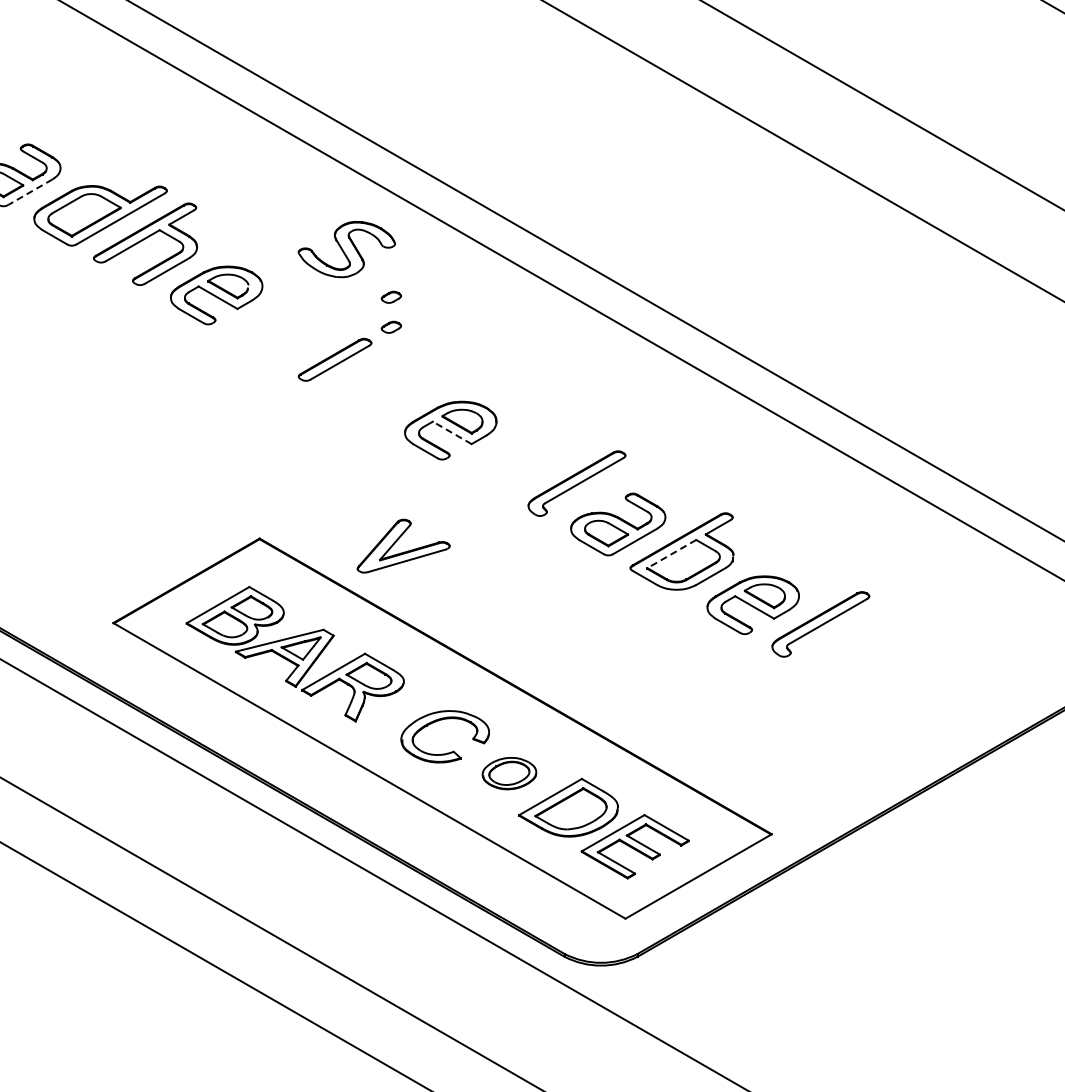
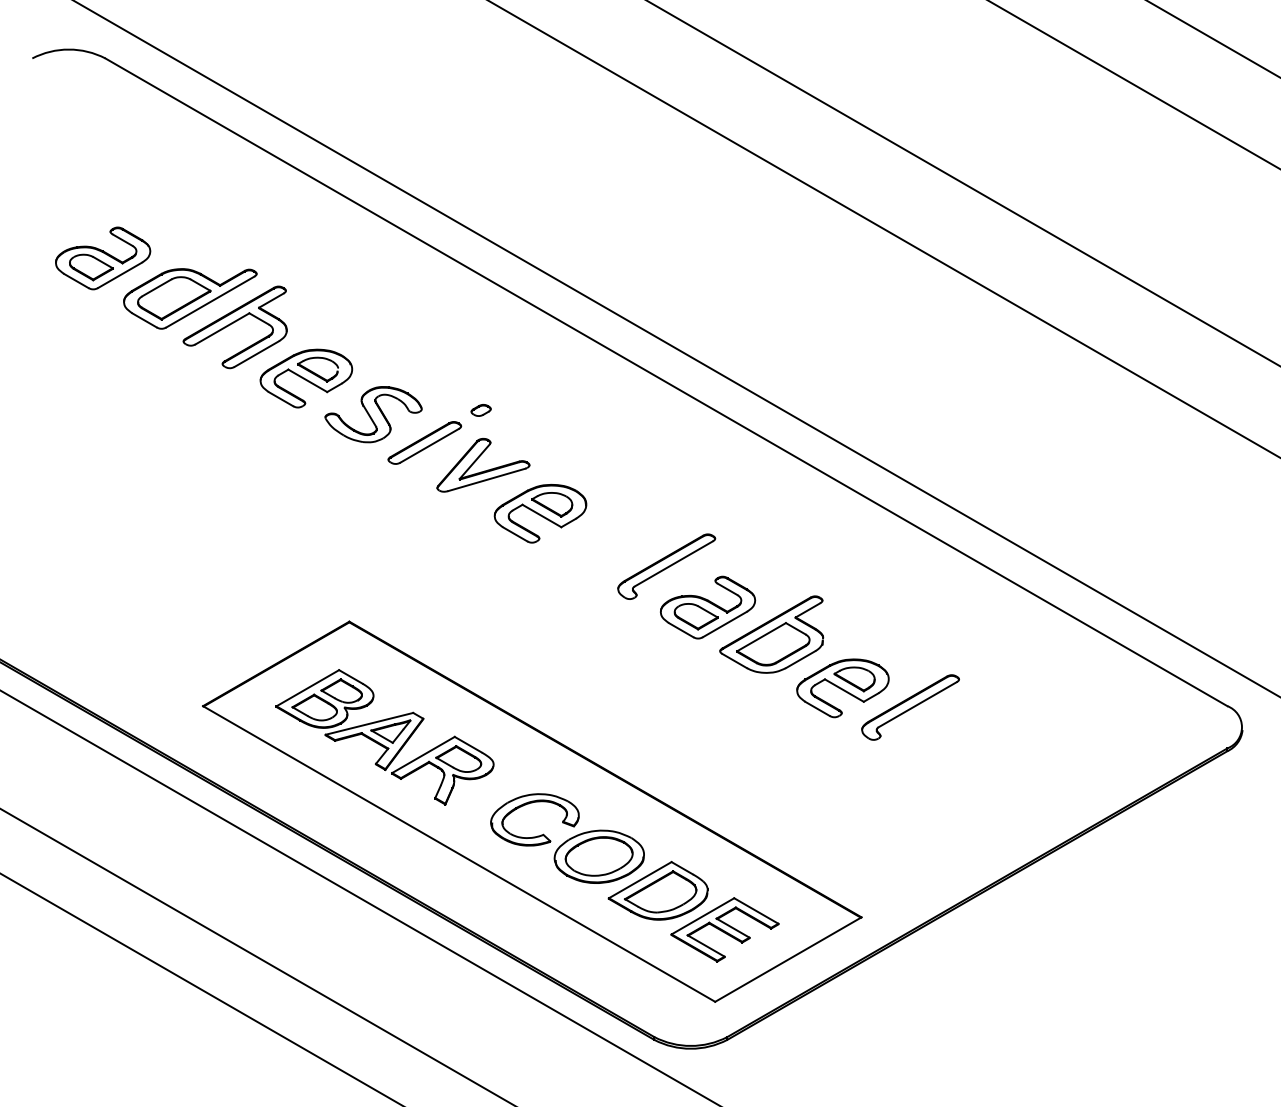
line: (29, 192) -> (119, 275), dashed -> solid
part: (346, 249) -> (373, 414), moved
part: (390, 297) -> (480, 380), removed
line: (451, 432) -> (541, 515), dashed -> solid
part: (403, 546) -> (483, 465), moved
line: (671, 554) -> (761, 637), dashed -> solid
part: (508, 773) -> (598, 856), size x1.67

